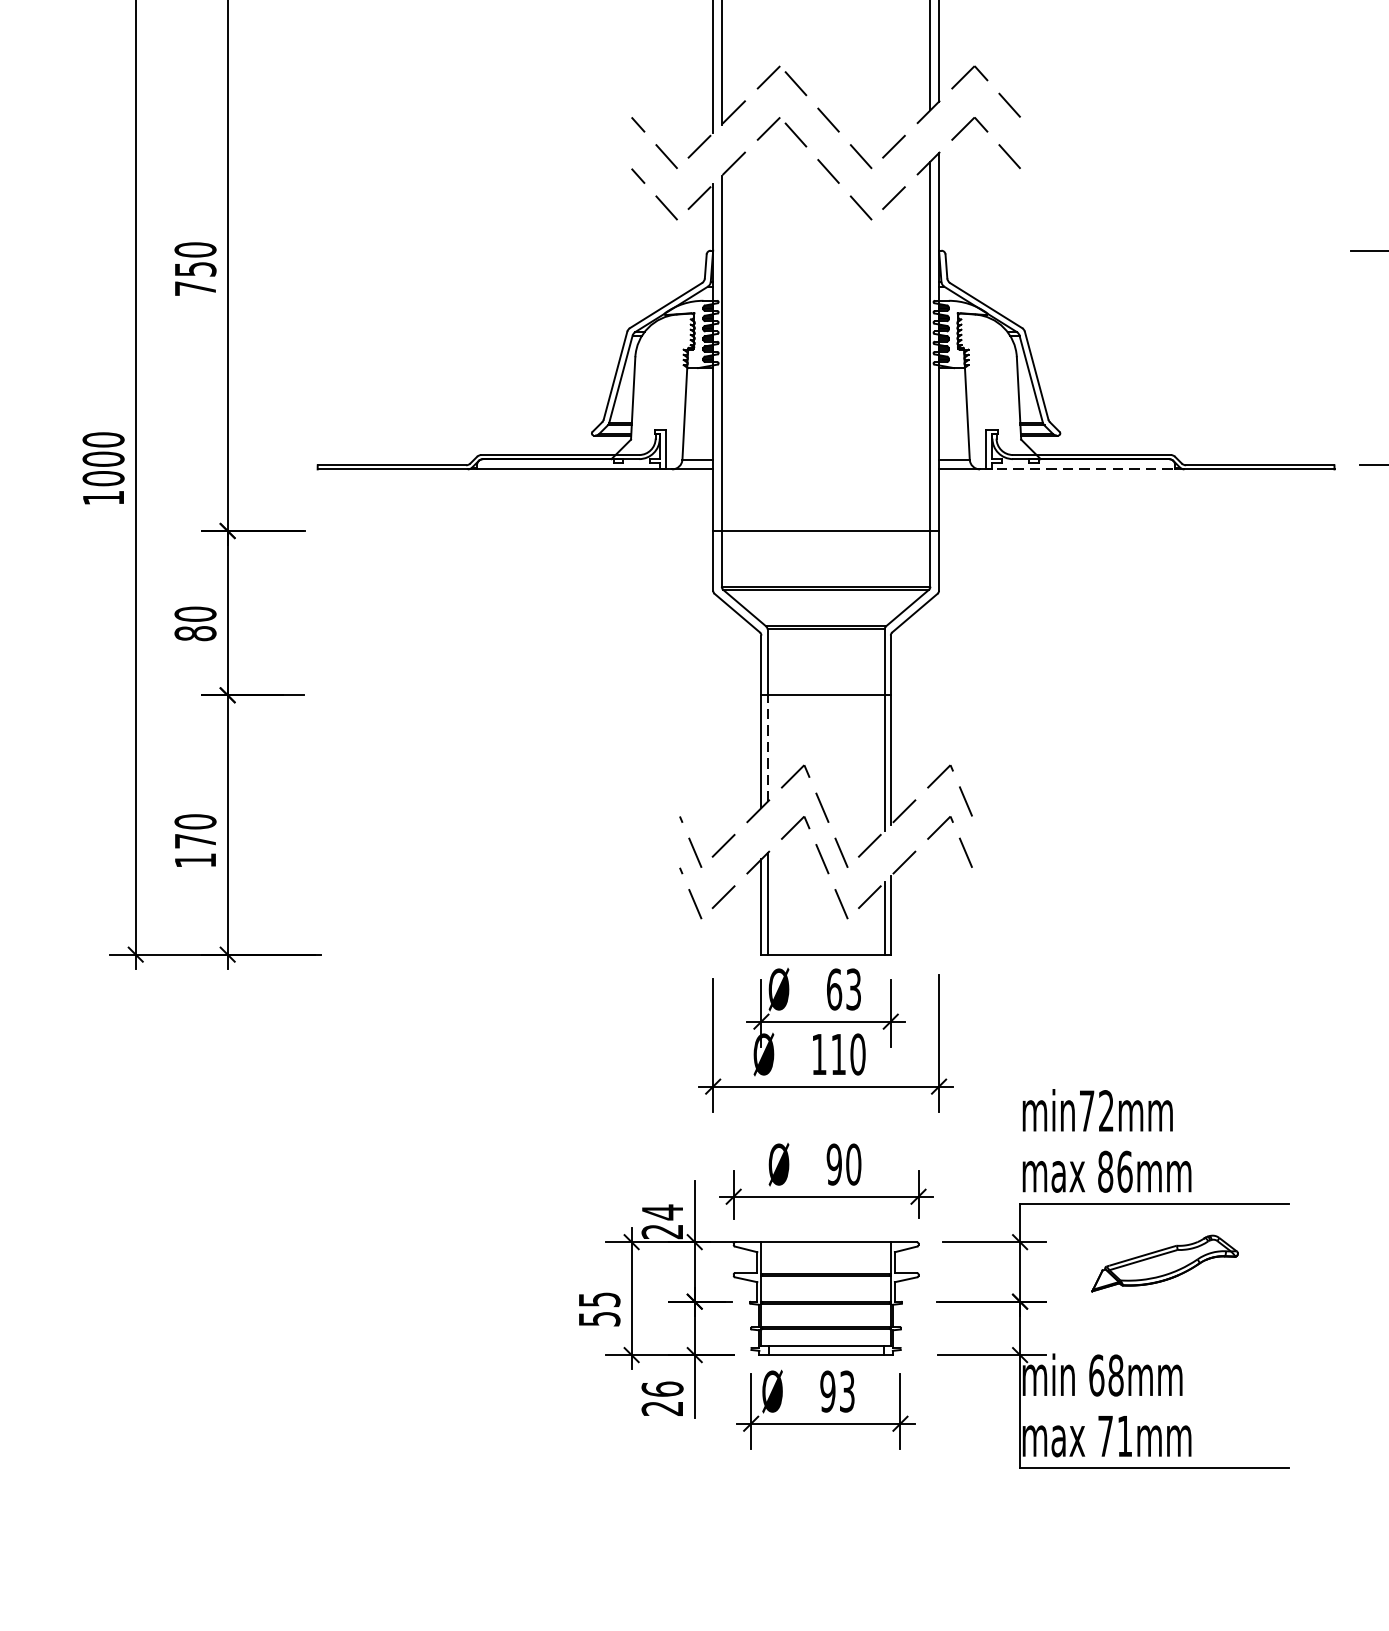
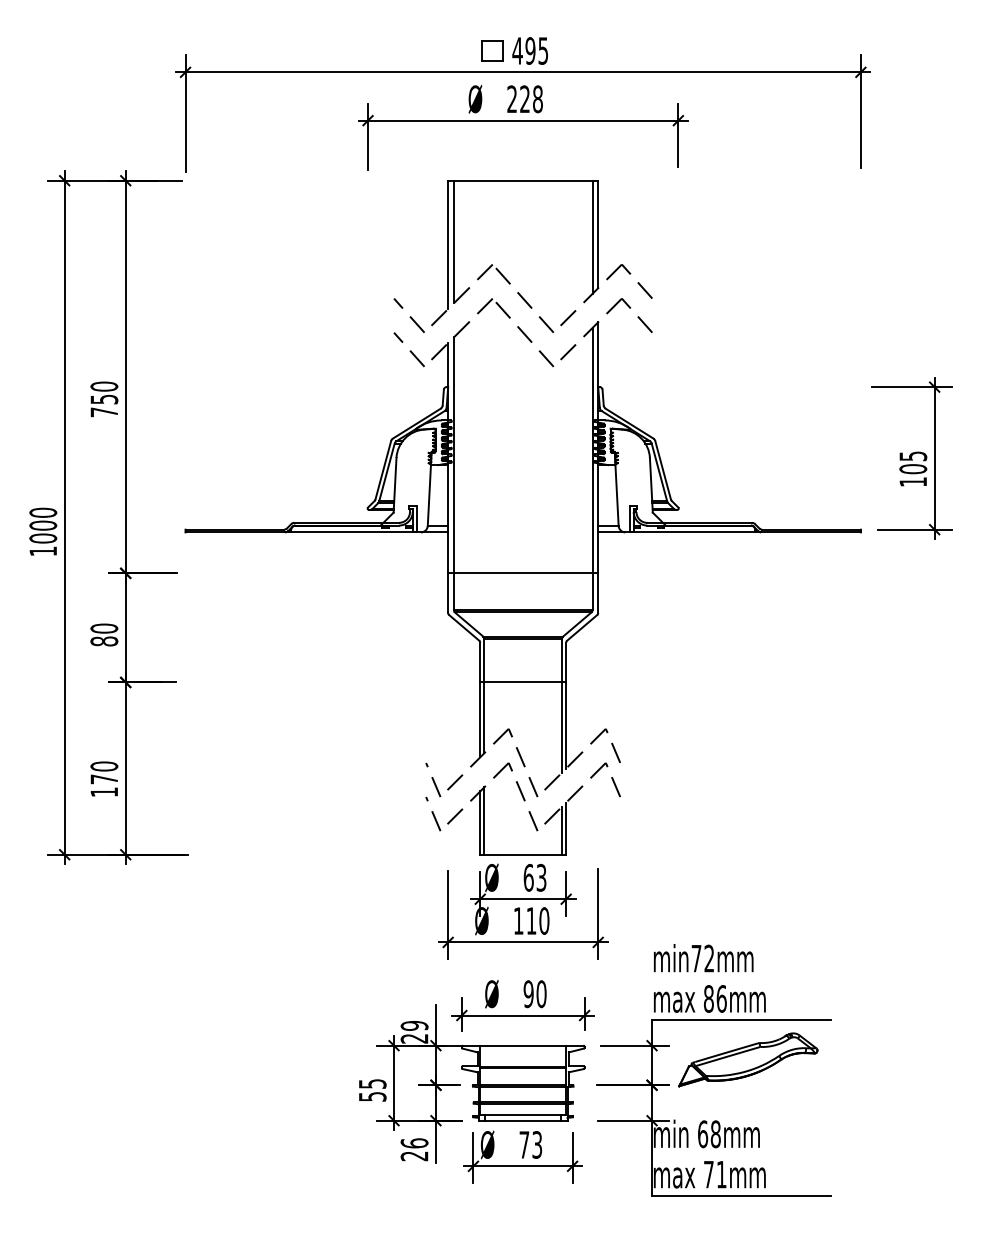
line: (1077, 469) -> (690, 532), dashed -> solid
line: (767, 748) -> (484, 717), dashed -> solid
text: (662, 1211) -> (414, 1025), 24 -> 29
part: (1165, 1262) -> (748, 1059), size x1.43
text: (828, 1390) -> (524, 1144), 93 -> 73

